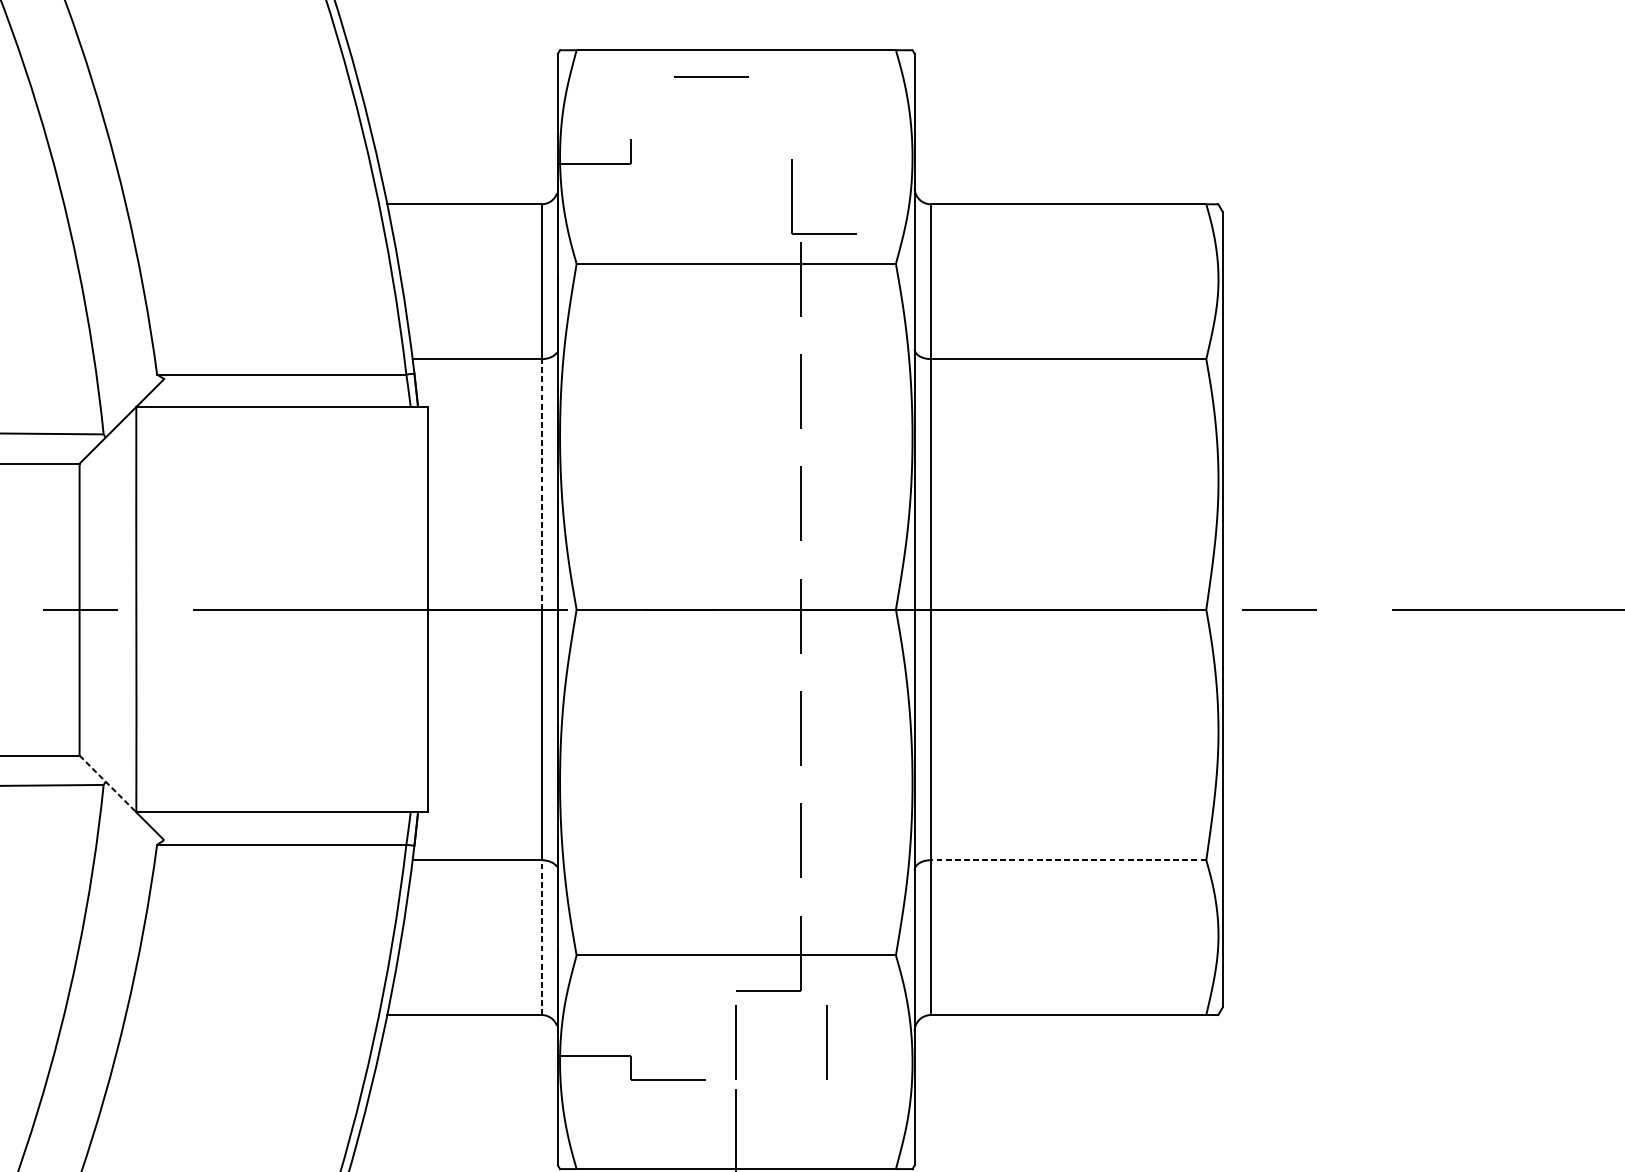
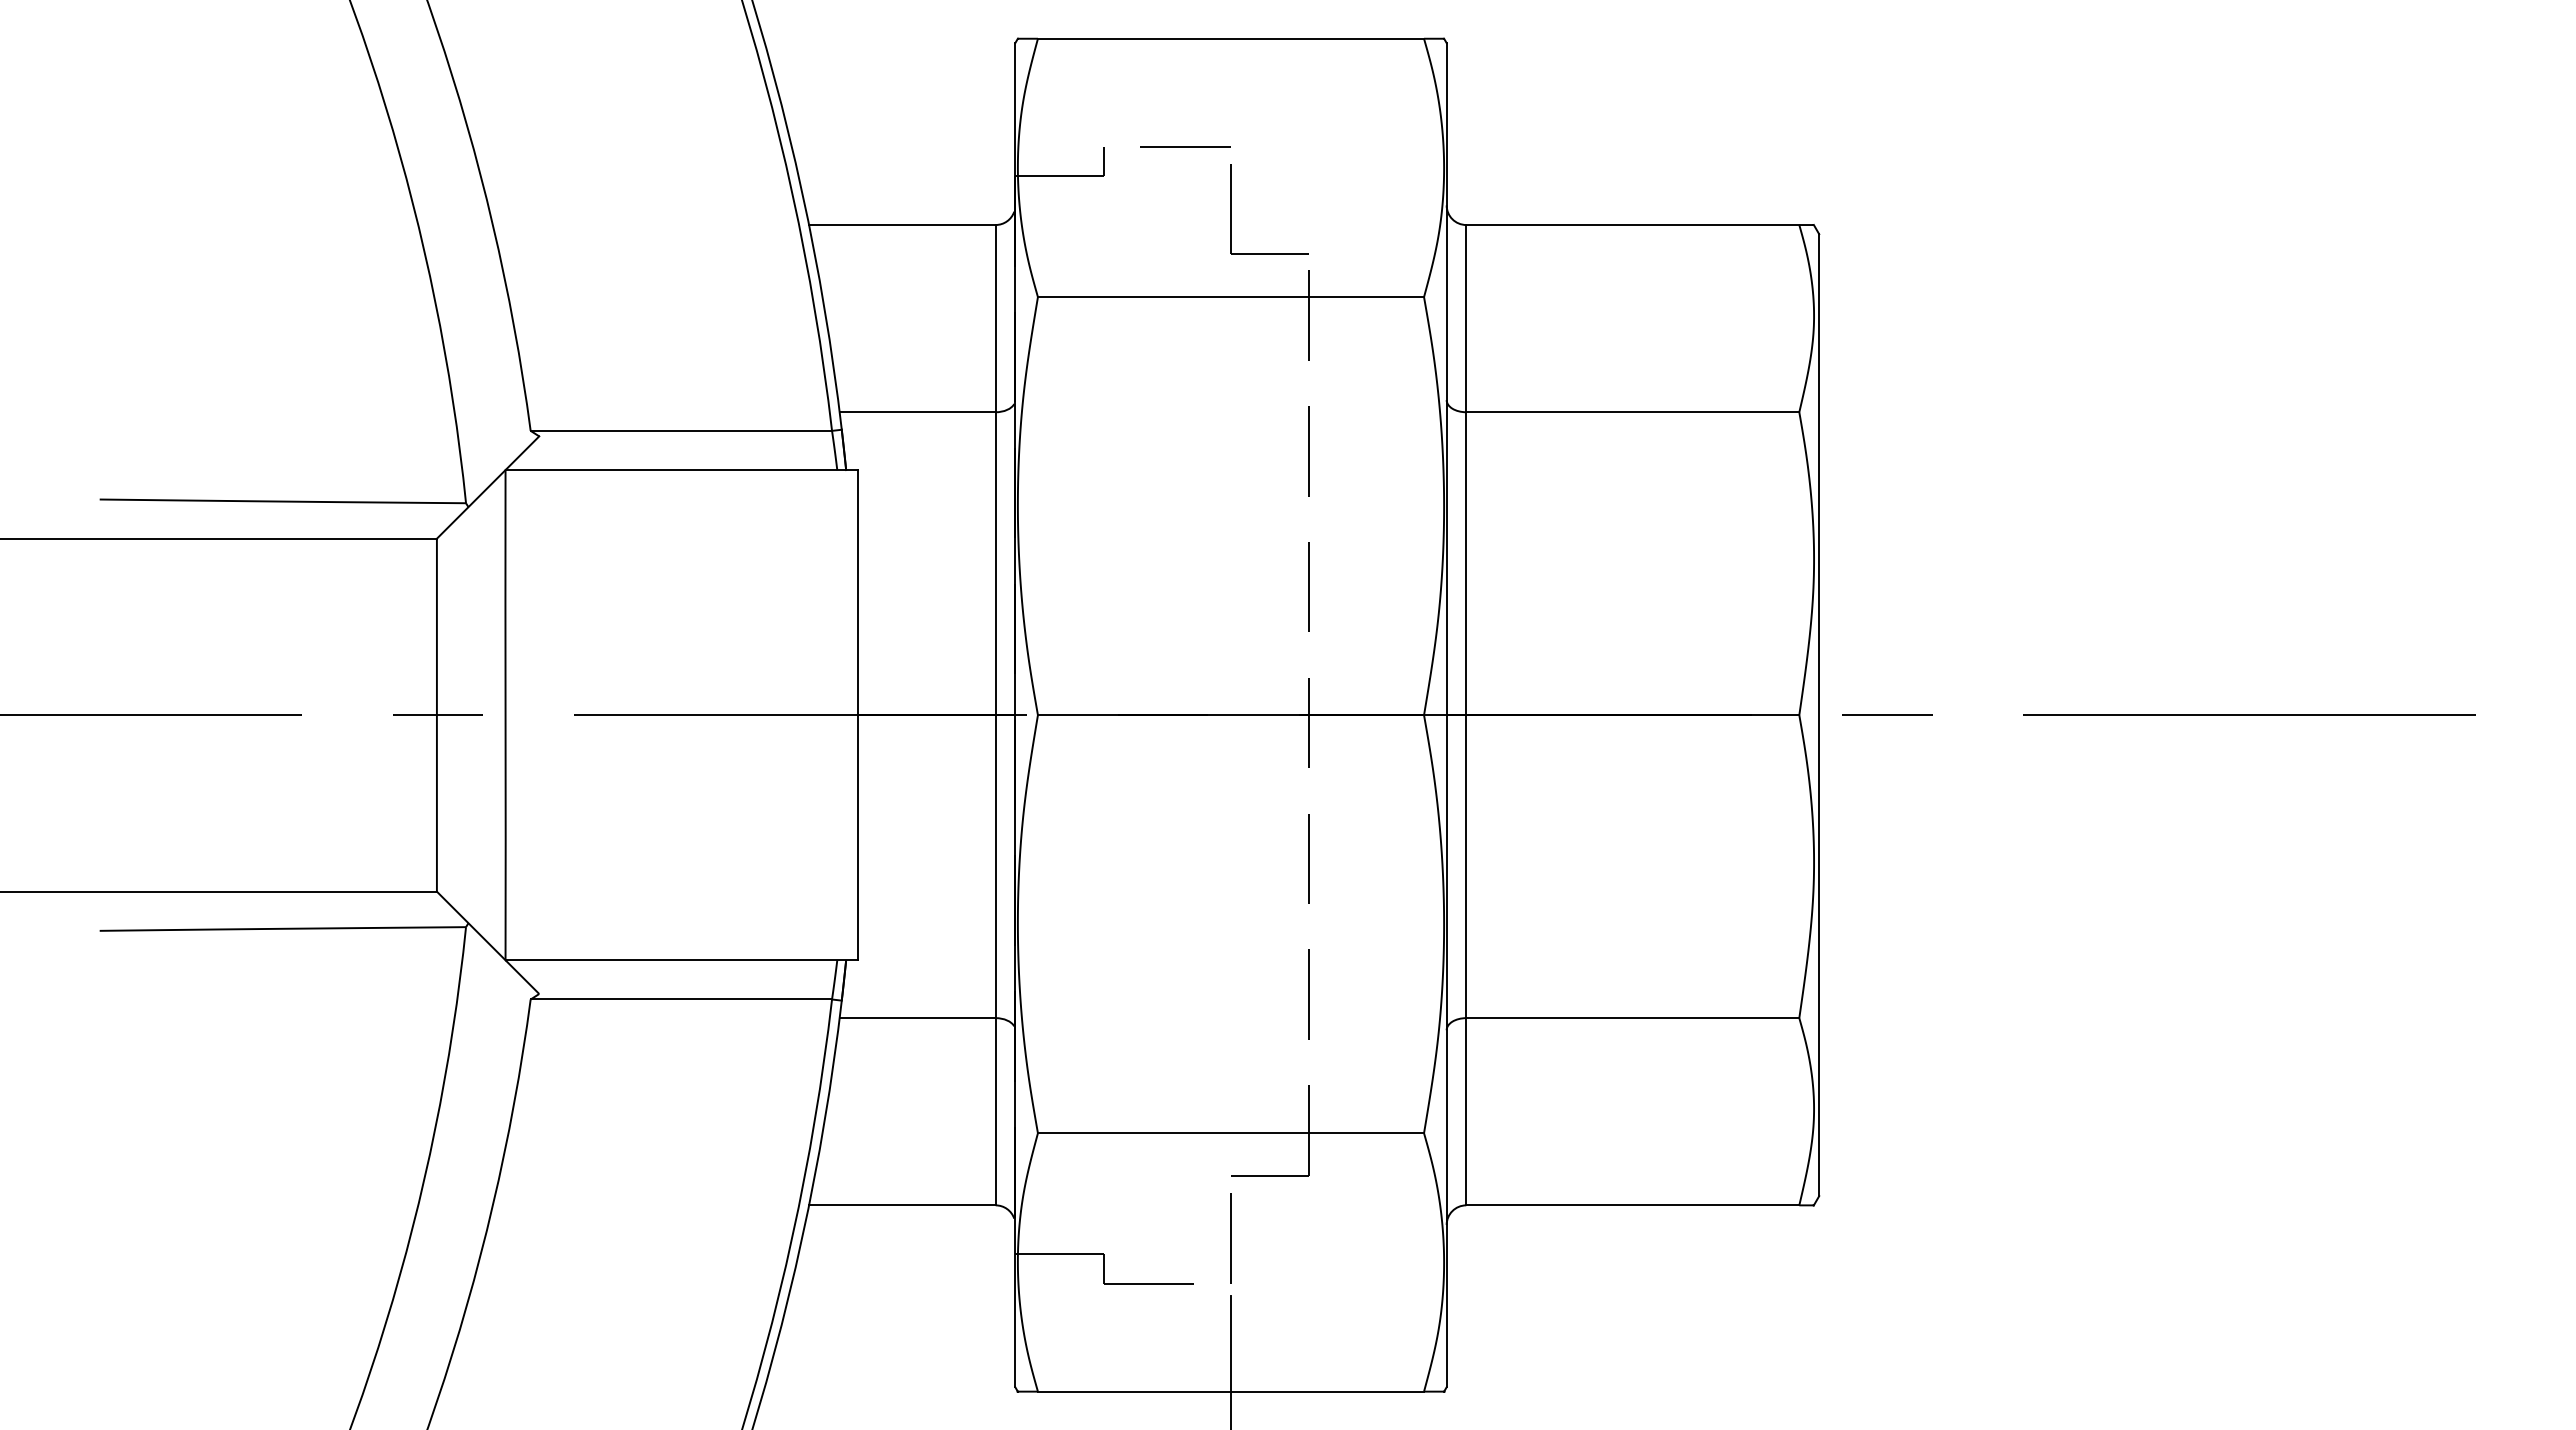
line: (711, 77) -> (1185, 146), moved
part: (792, 196) -> (1231, 209), moved
line: (541, 484) -> (995, 563), dashed -> solid
line: (108, 783) -> (471, 925), dashed -> solid
line: (1068, 860) -> (1632, 1018), dashed -> solid
line: (541, 937) -> (995, 1111), dashed -> solid
line: (826, 1042) -> (1340, 1238), removed

